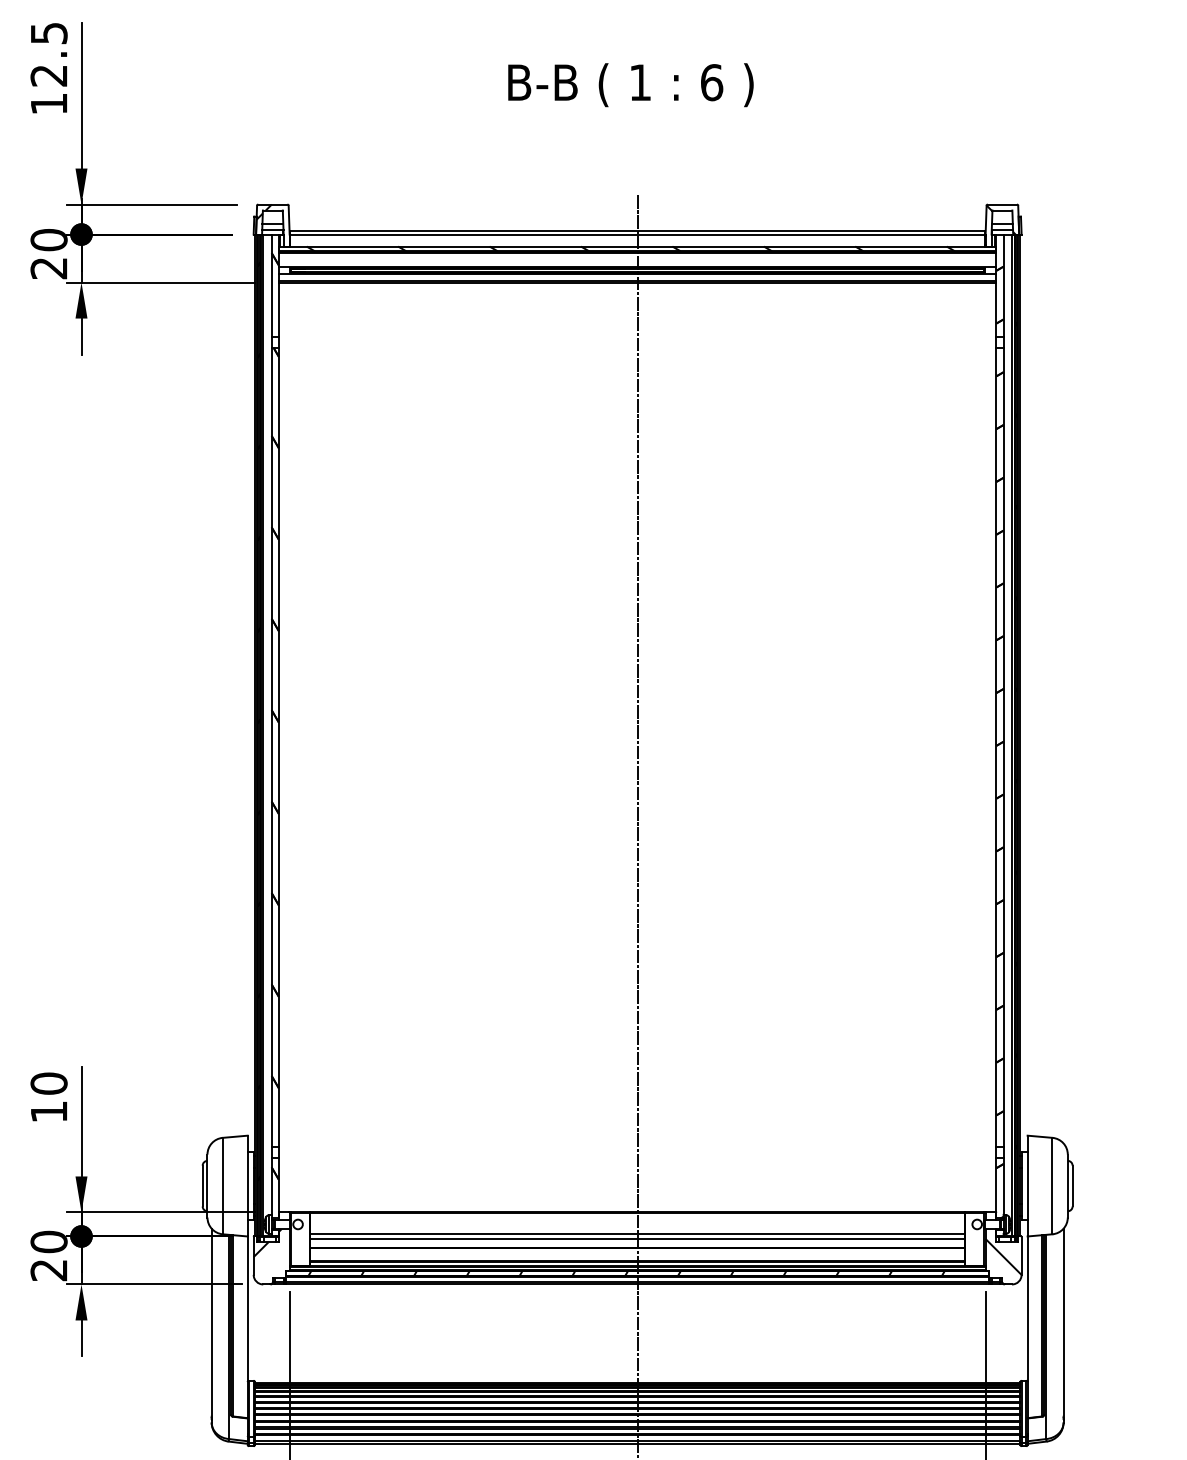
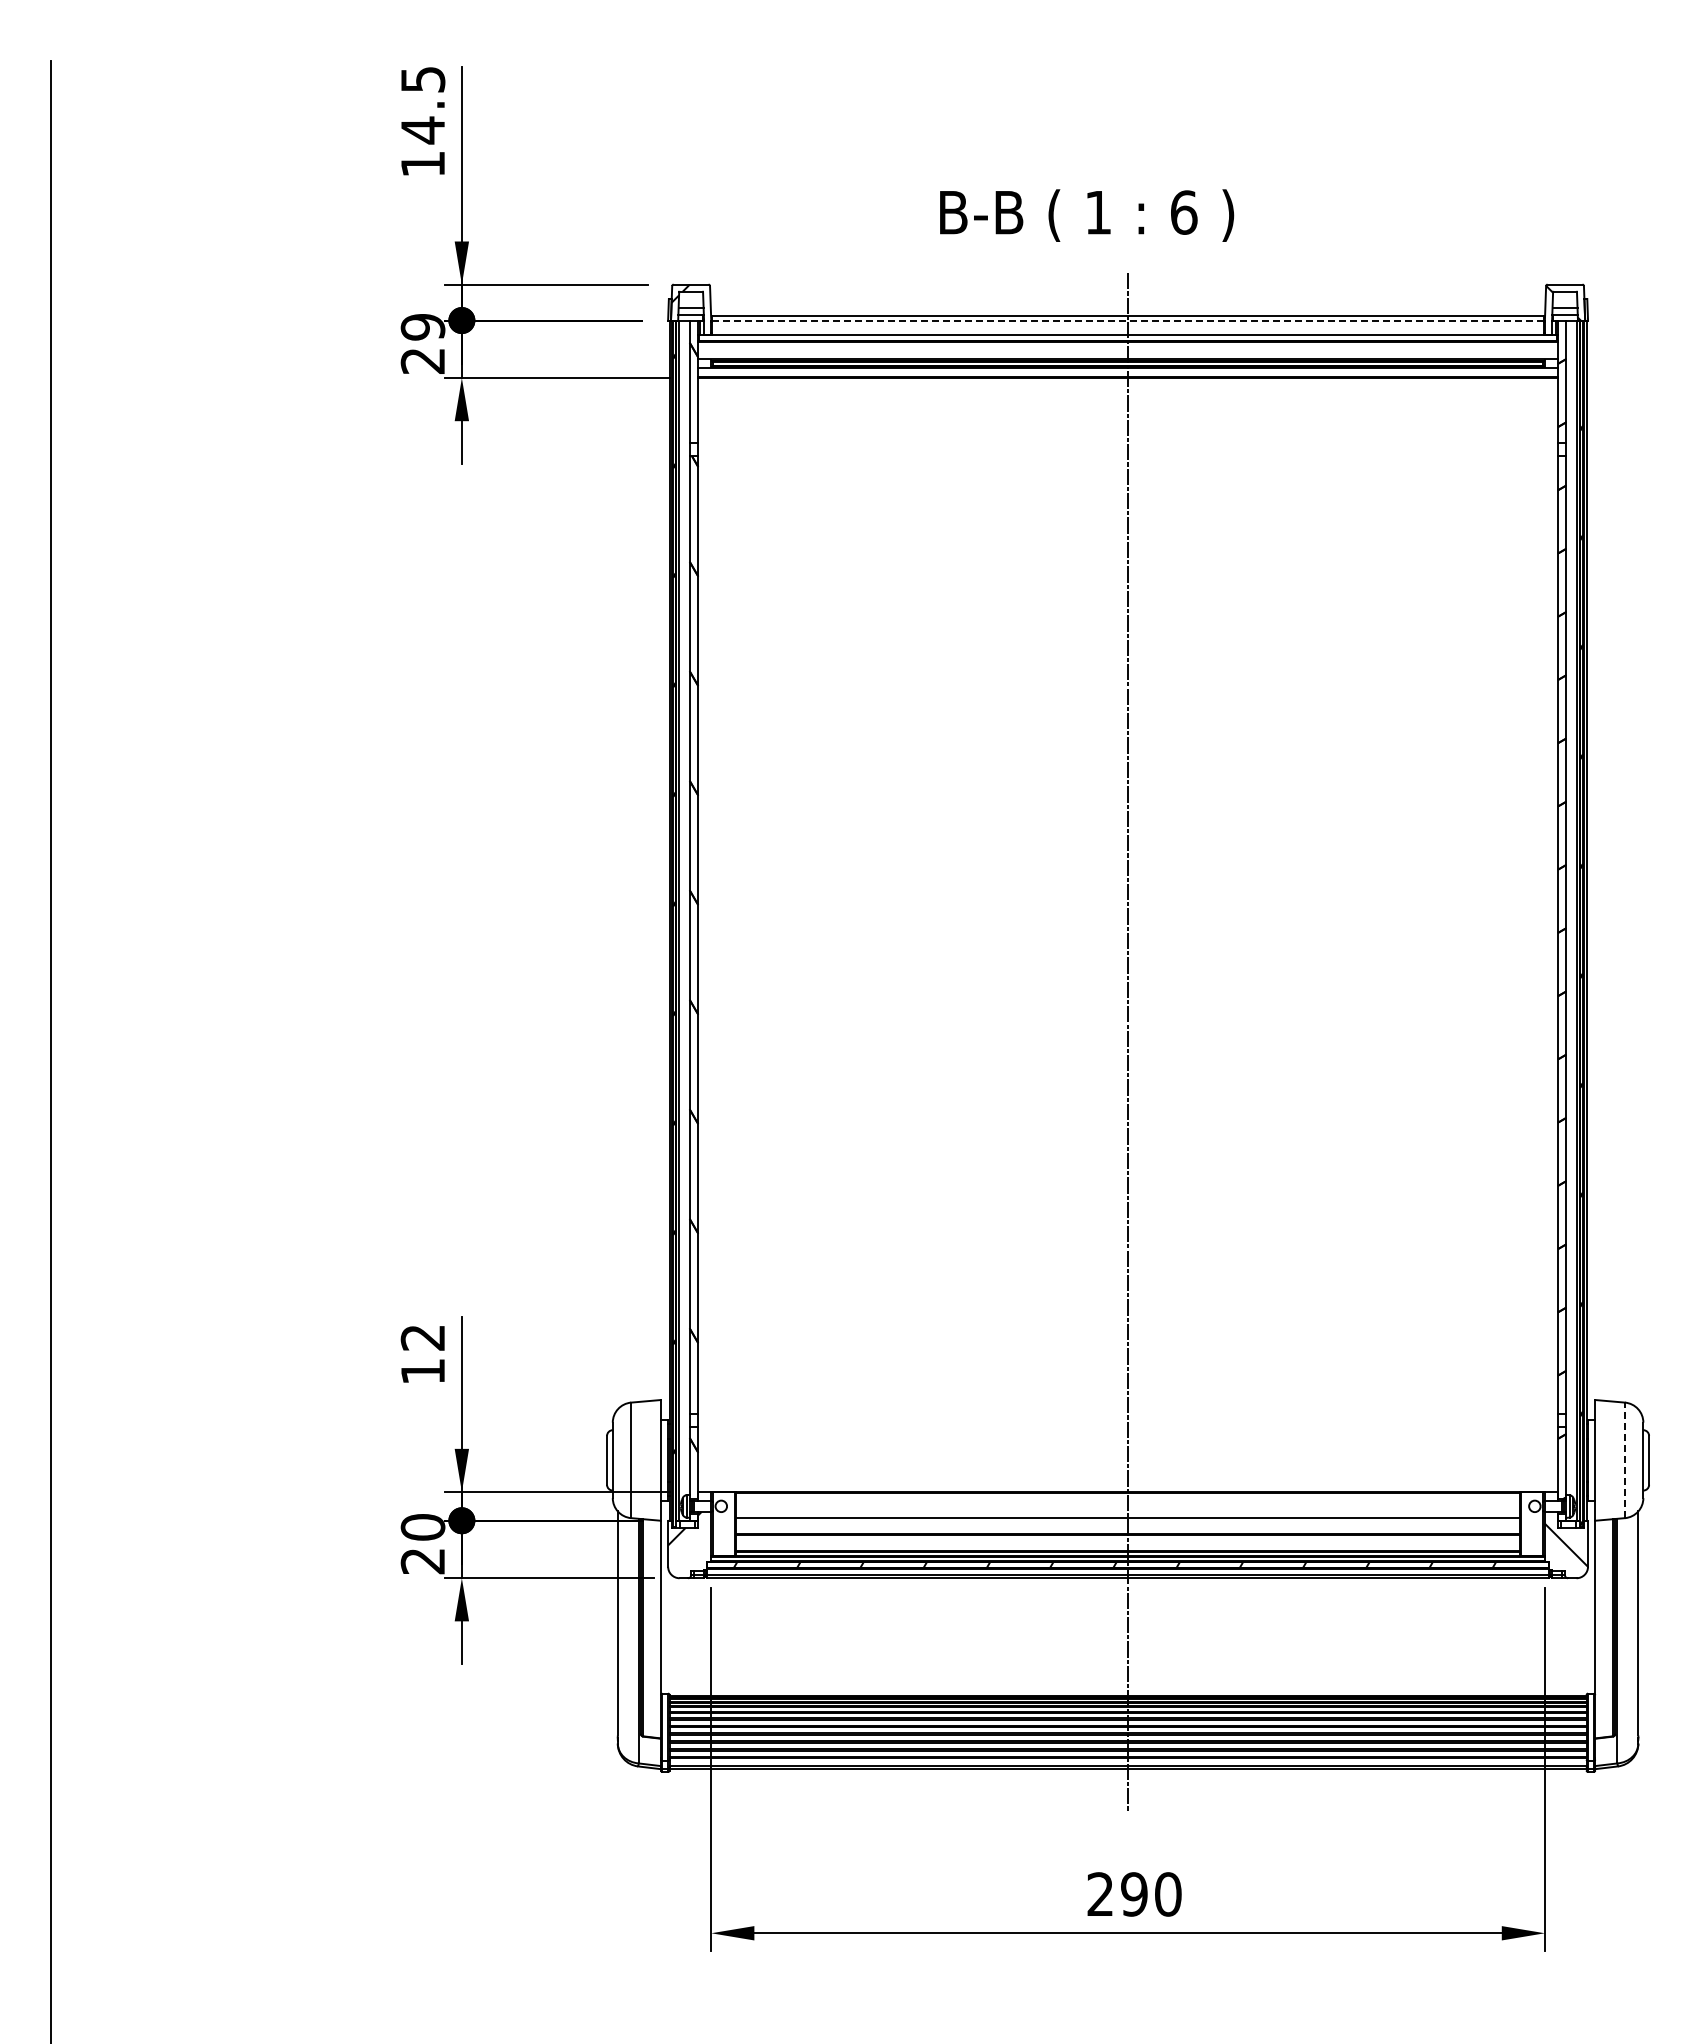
text: (48, 75) -> (422, 130), 12.5 -> 14.5
text: (631, 85) -> (1087, 215), moved
line: (637, 234) -> (1127, 320), solid -> dashed
text: (48, 239) -> (422, 326), 20 -> 29
hatch: (630, 248) -> (1119, 337), removed
text: (48, 1083) -> (422, 1337), 10 -> 12
line: (1052, 1186) -> (1625, 1460), solid -> dashed
line: (637, 1238) -> (1127, 1523), removed

